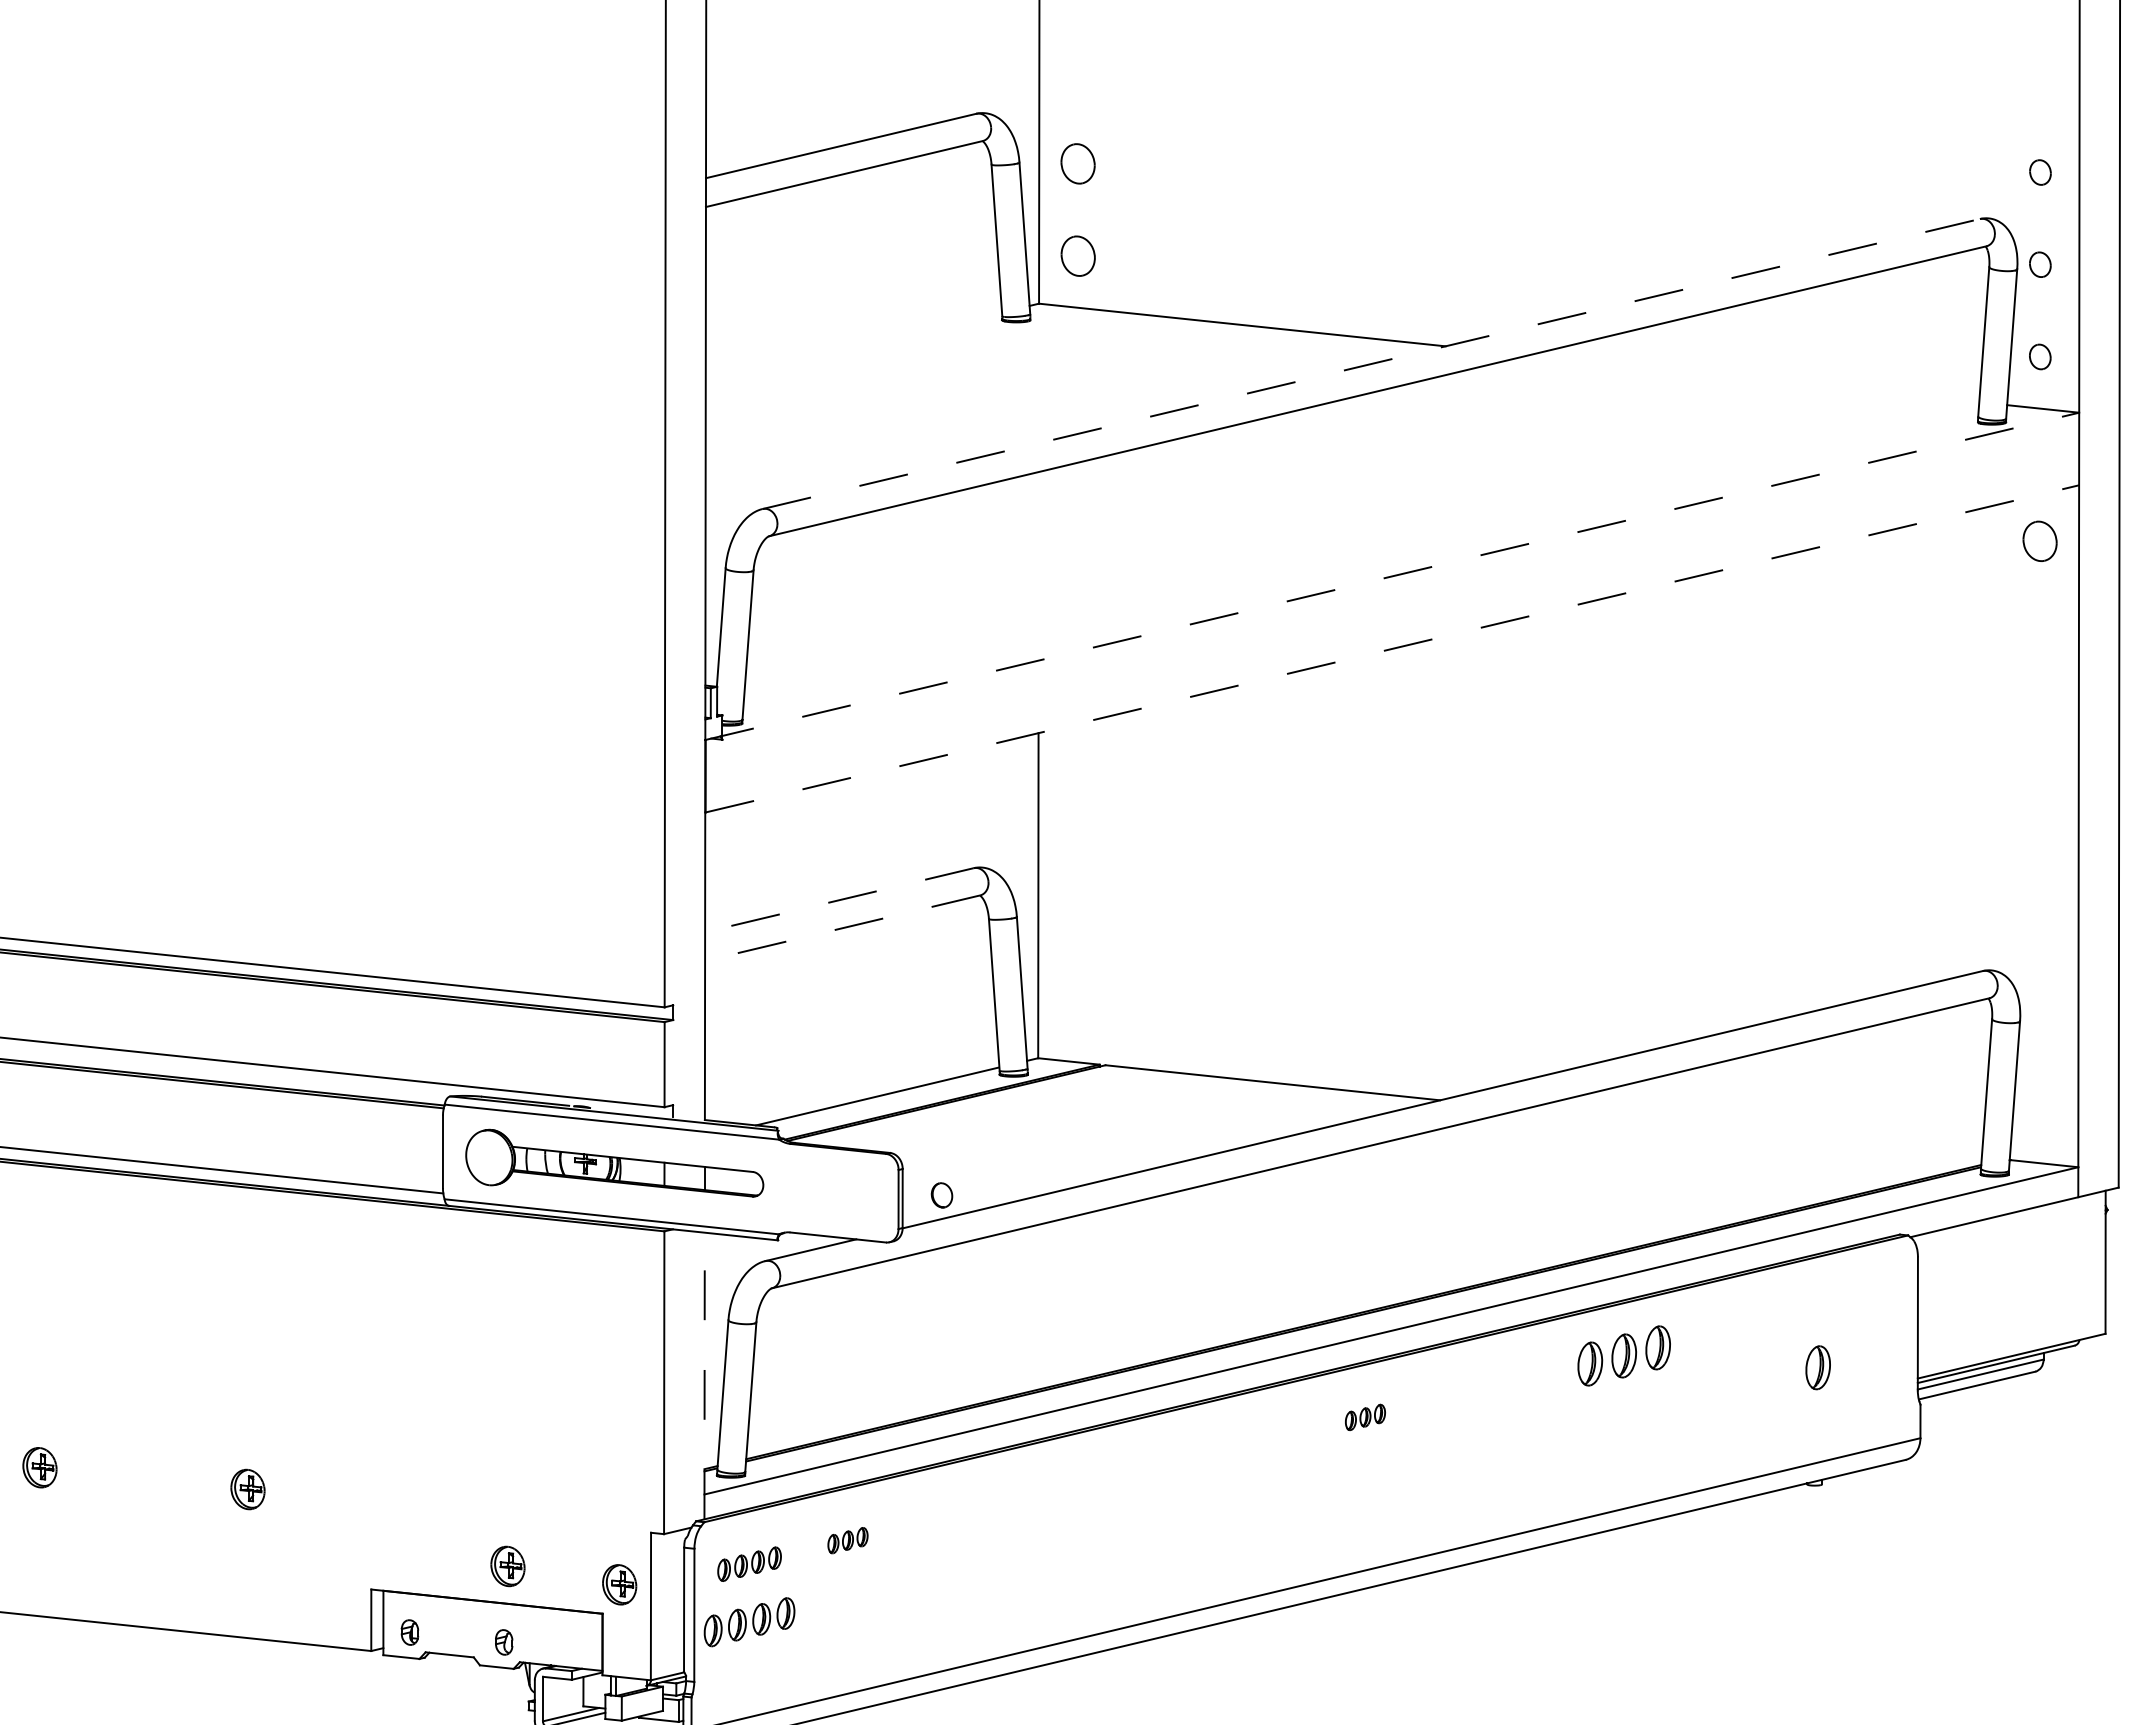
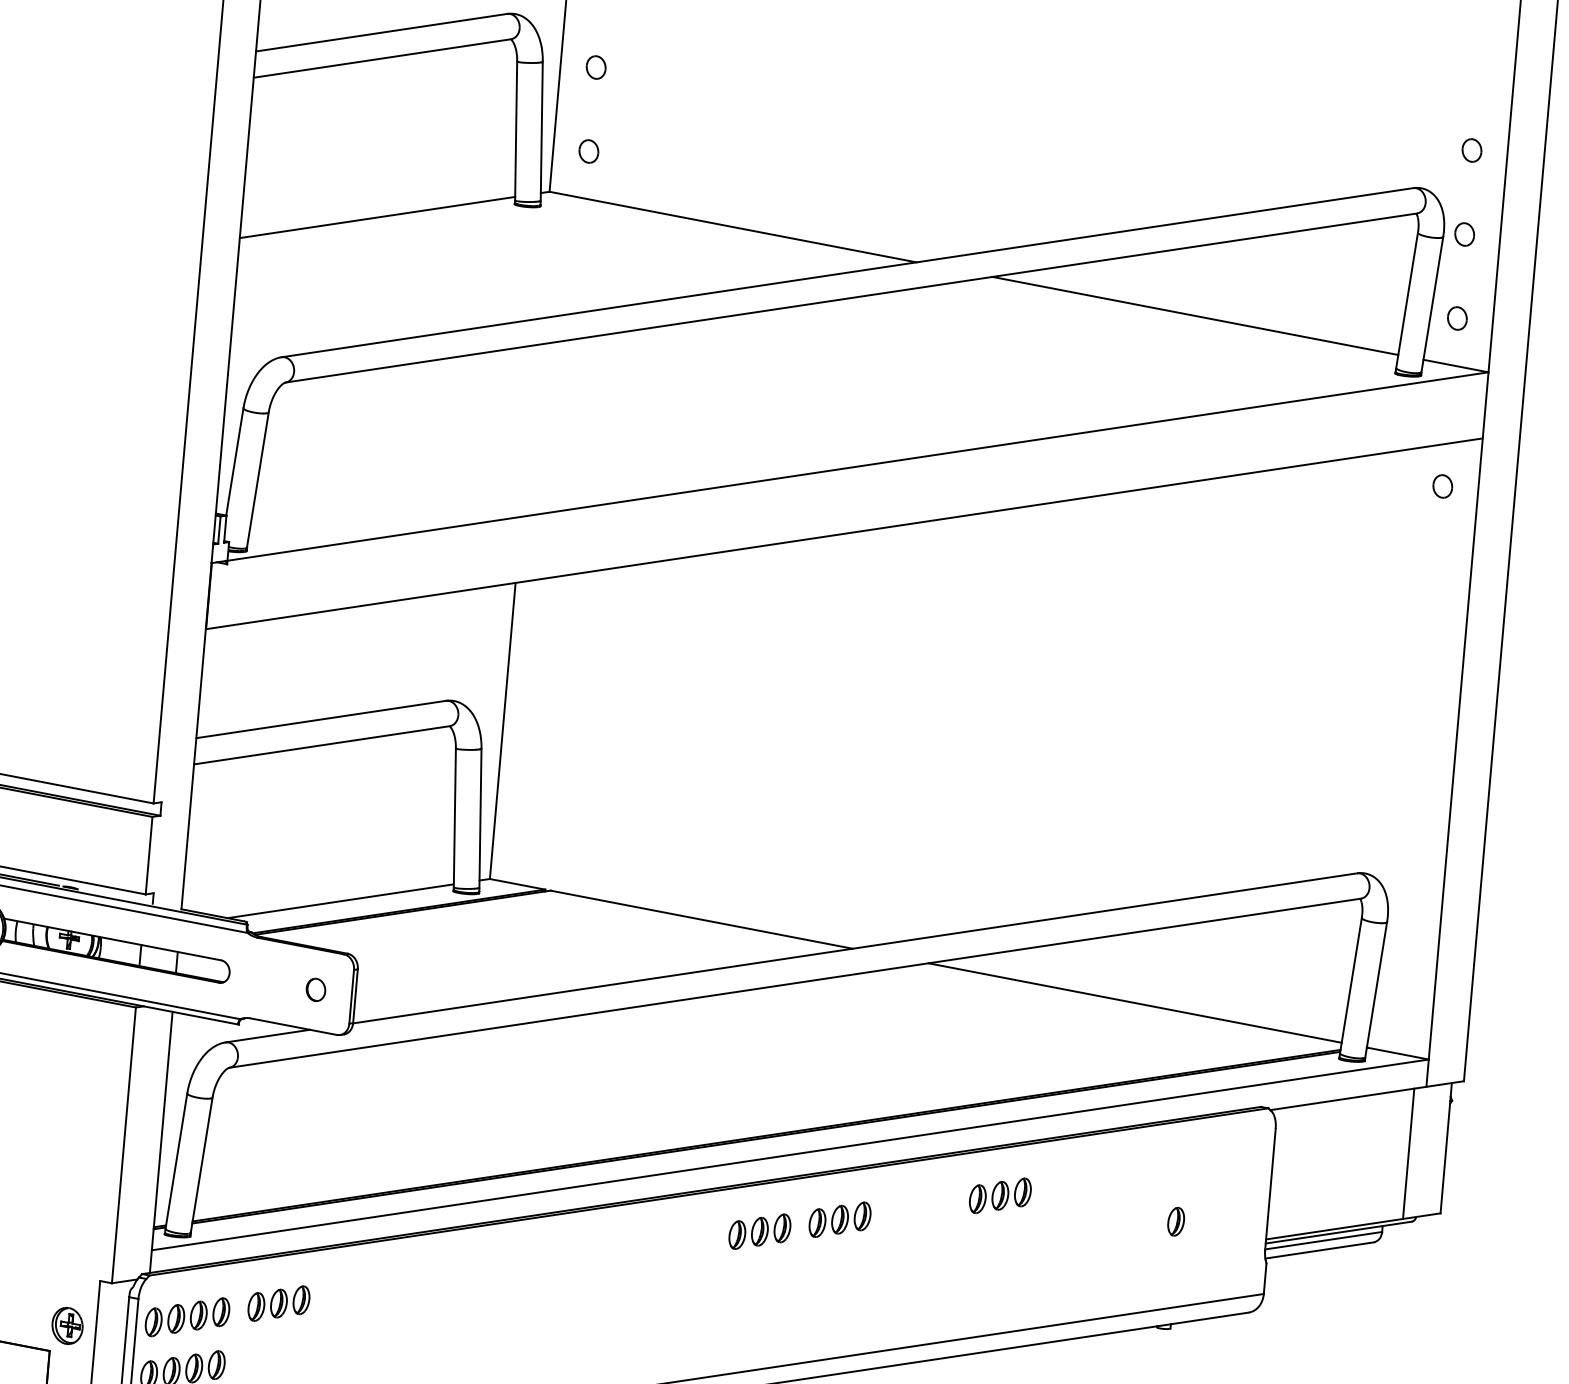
part: (1078, 163) -> (596, 67), size x0.62
part: (1077, 255) -> (588, 150), size x0.62
line: (853, 347) -> (377, 217), added
line: (1371, 364) -> (847, 273), dashed -> solid
line: (1754, 378) -> (1195, 315), added
part: (2039, 541) -> (1442, 486), size x0.62
line: (1392, 576) -> (850, 467), dashed -> solid
line: (1392, 648) -> (844, 533), dashed -> solid
line: (839, 900) -> (321, 719), dashed -> solid
line: (842, 928) -> (321, 745), dashed -> solid
line: (1752, 1133) -> (1134, 1003), added
part: (941, 1195) -> (315, 990), moved
line: (2065, 1271) -> (1408, 1153), added
part: (1623, 1355) -> (999, 1195), size x0.71
part: (1817, 1367) -> (1175, 1221), size x0.71
line: (704, 1375) -> (161, 1141), dashed -> solid
part: (1451, 1396) -> (839, 1219), added
part: (1365, 1417) -> (759, 1231), size x1.67
part: (847, 1540) -> (278, 1303), size x1.67
part: (749, 1564) -> (187, 1317), size x1.43

